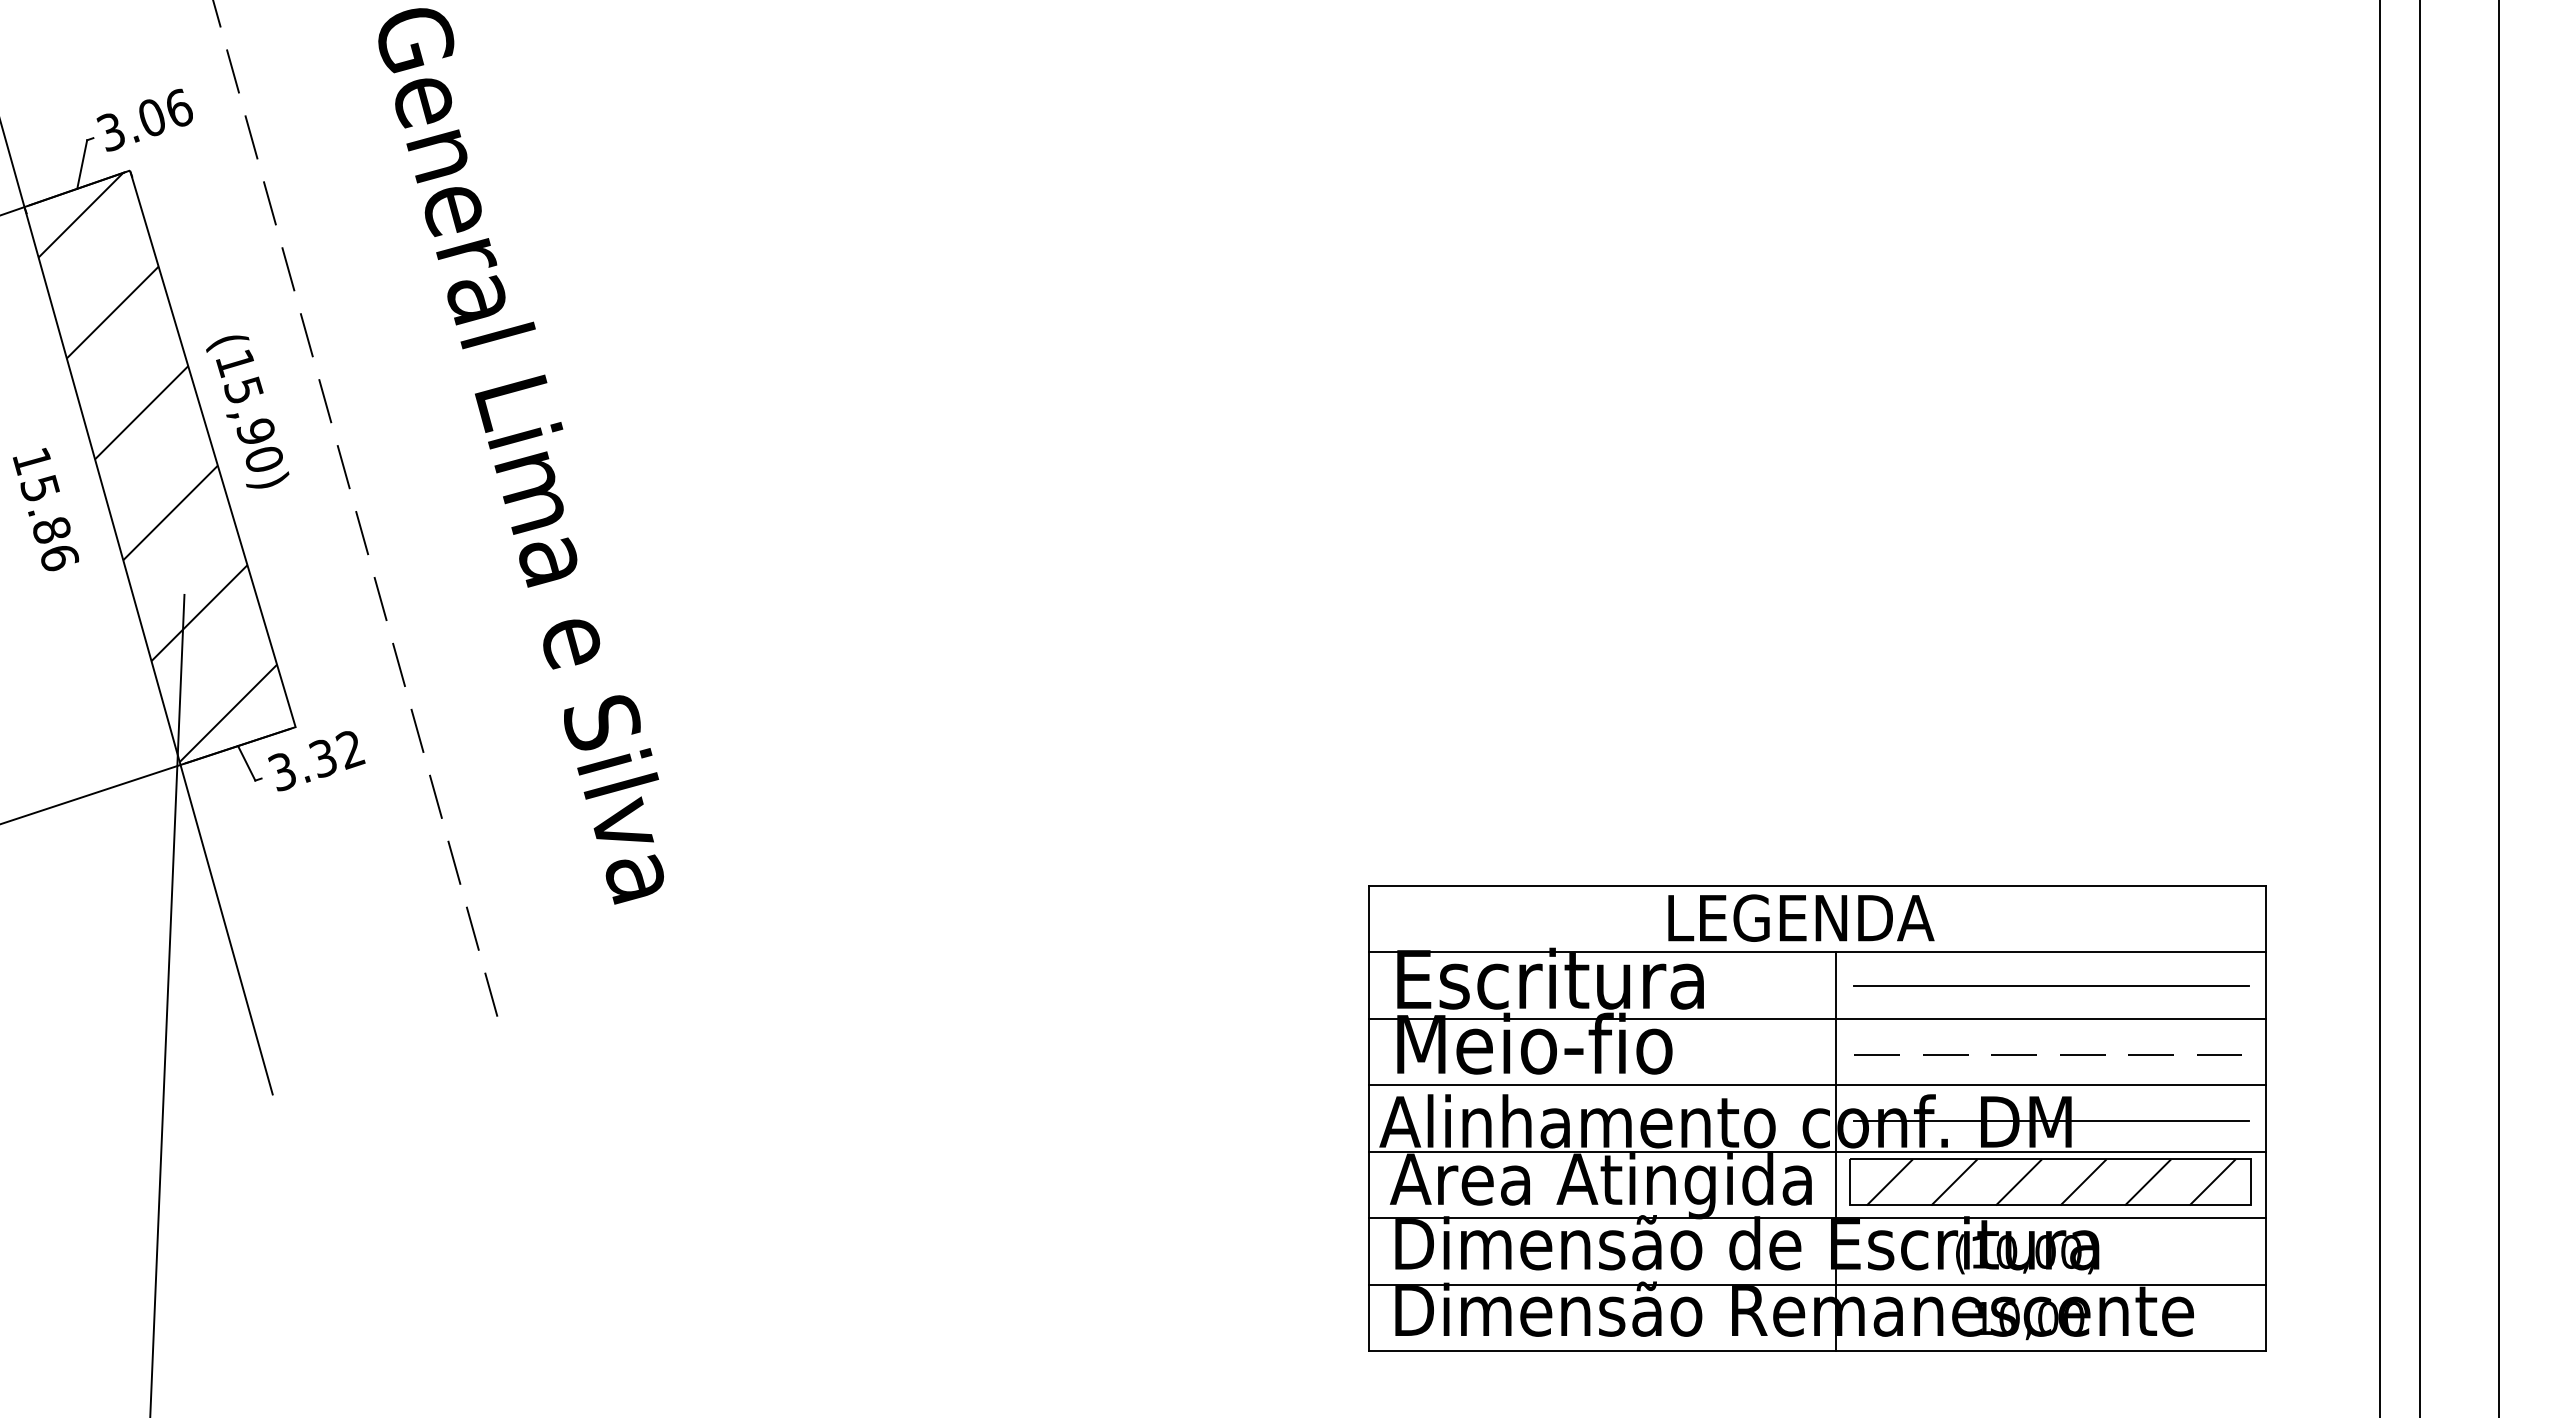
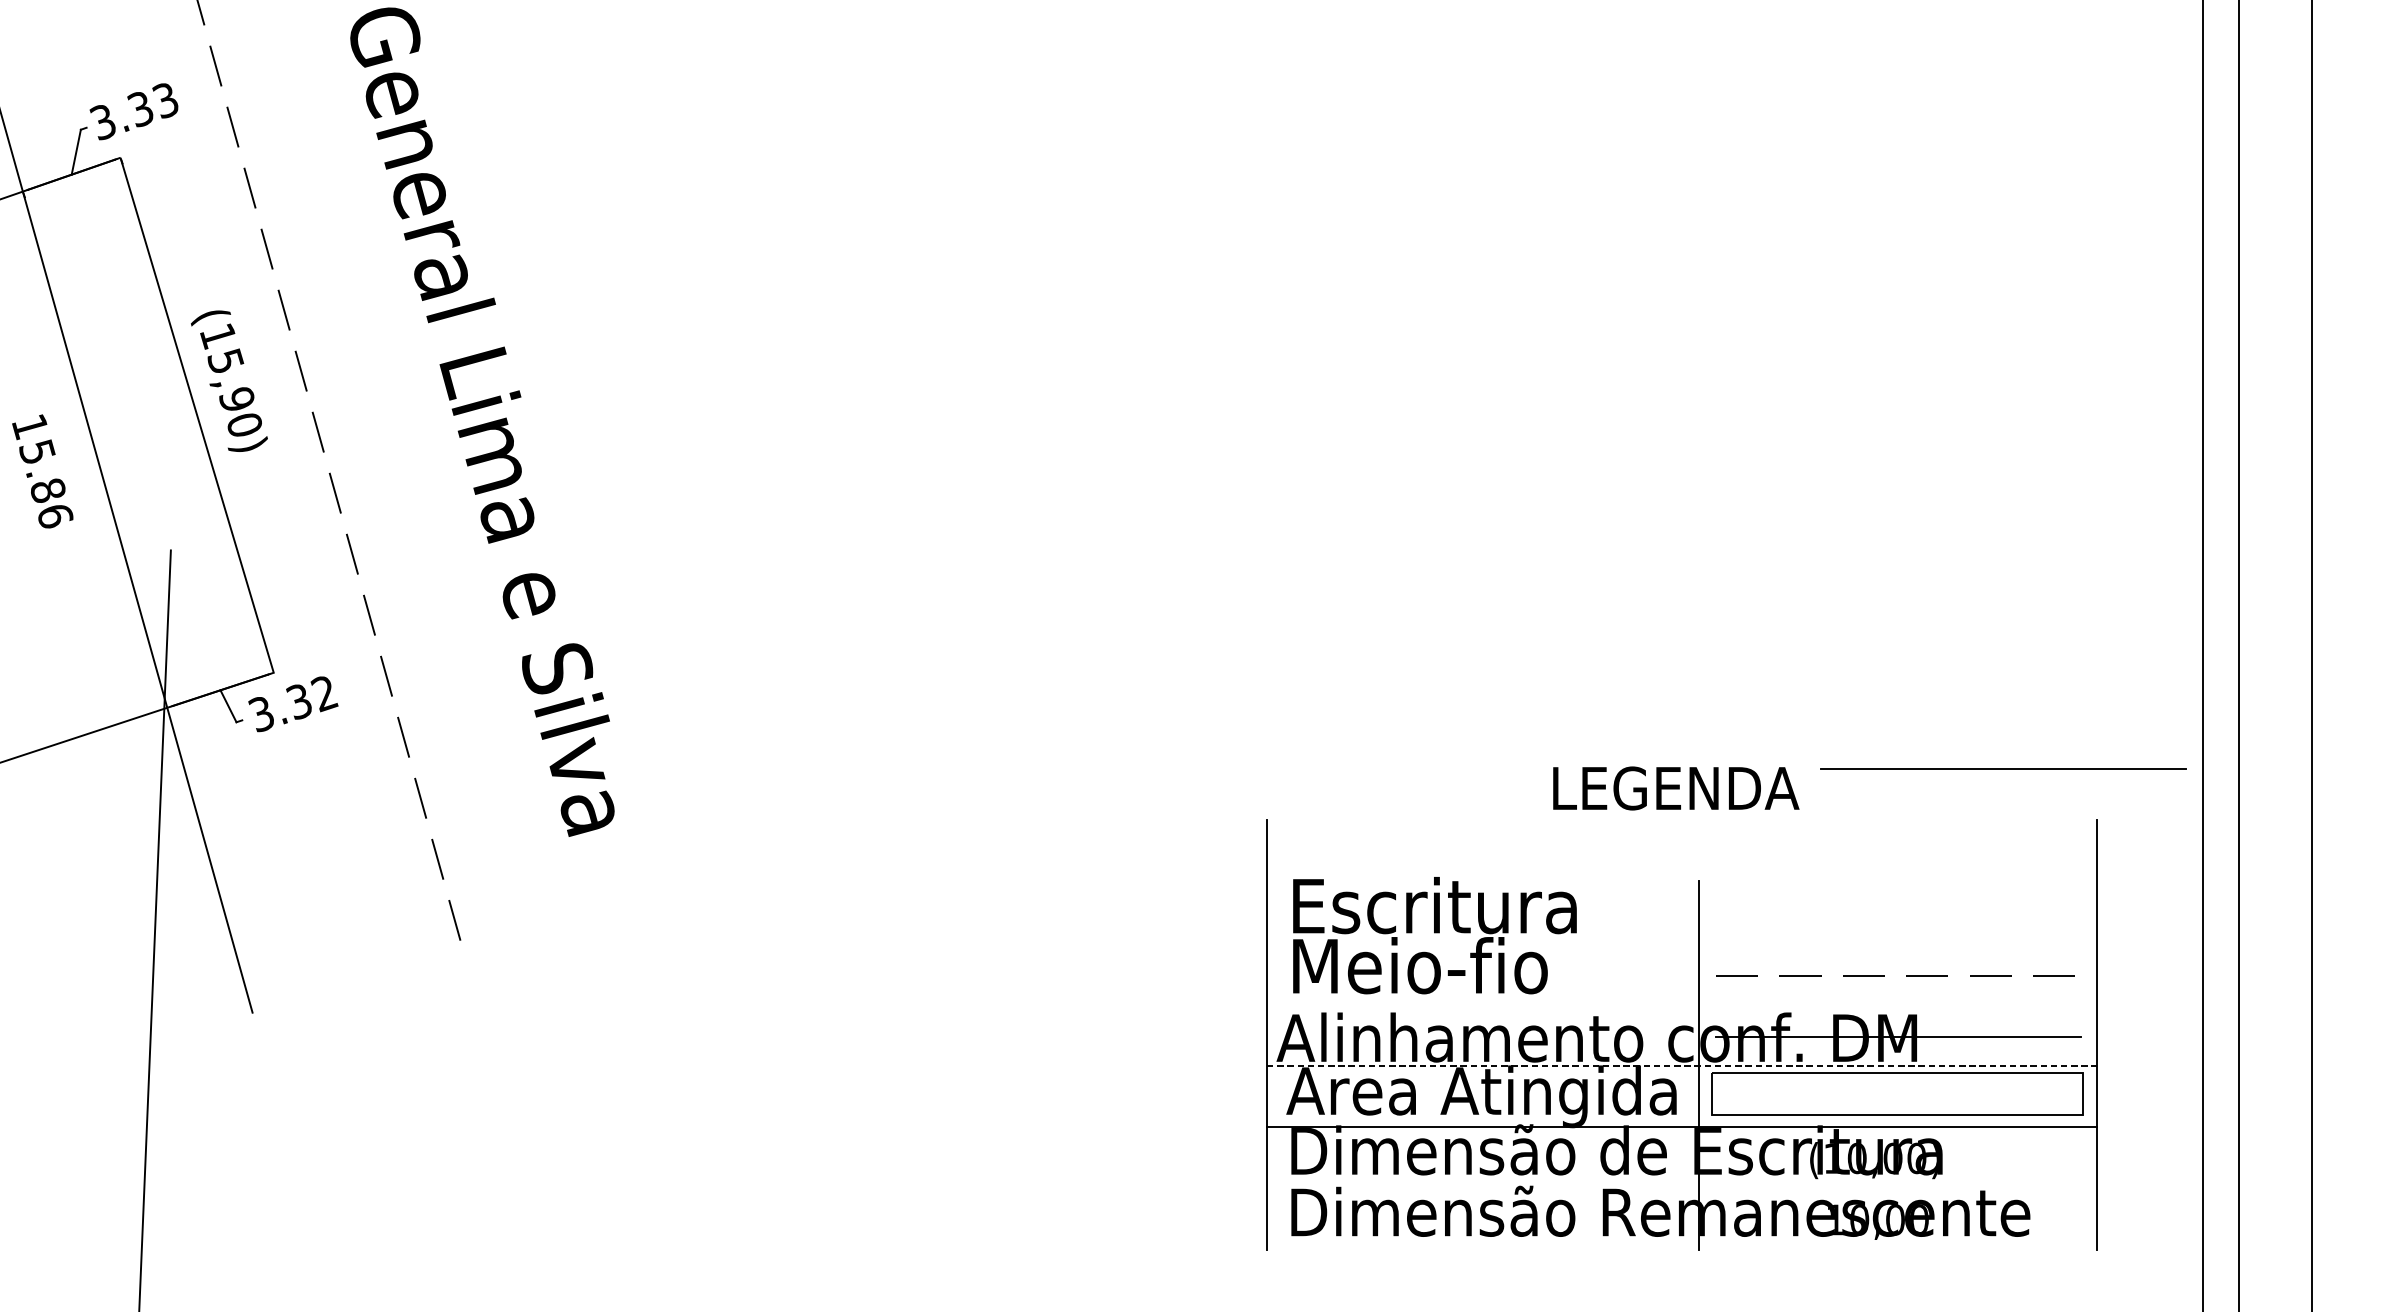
text: (164, 112) -> (152, 104), 3.06 -> 3.33
hatch: (157, 467) -> (145, 432), removed
line: (1817, 885) -> (1681, 819), removed
text: (1801, 917) -> (1676, 787), moved
line: (1817, 952) -> (1681, 881), removed
line: (2051, 985) -> (2003, 768), moved
line: (1817, 1018) -> (1681, 942), removed
line: (1817, 1085) -> (1681, 1004), removed
line: (1817, 1151) -> (1681, 1065), solid -> dashed
hatch: (2050, 1182) -> (1897, 1094), removed
line: (1817, 1284) -> (1681, 1188), removed
line: (1817, 1351) -> (1681, 1250), removed

